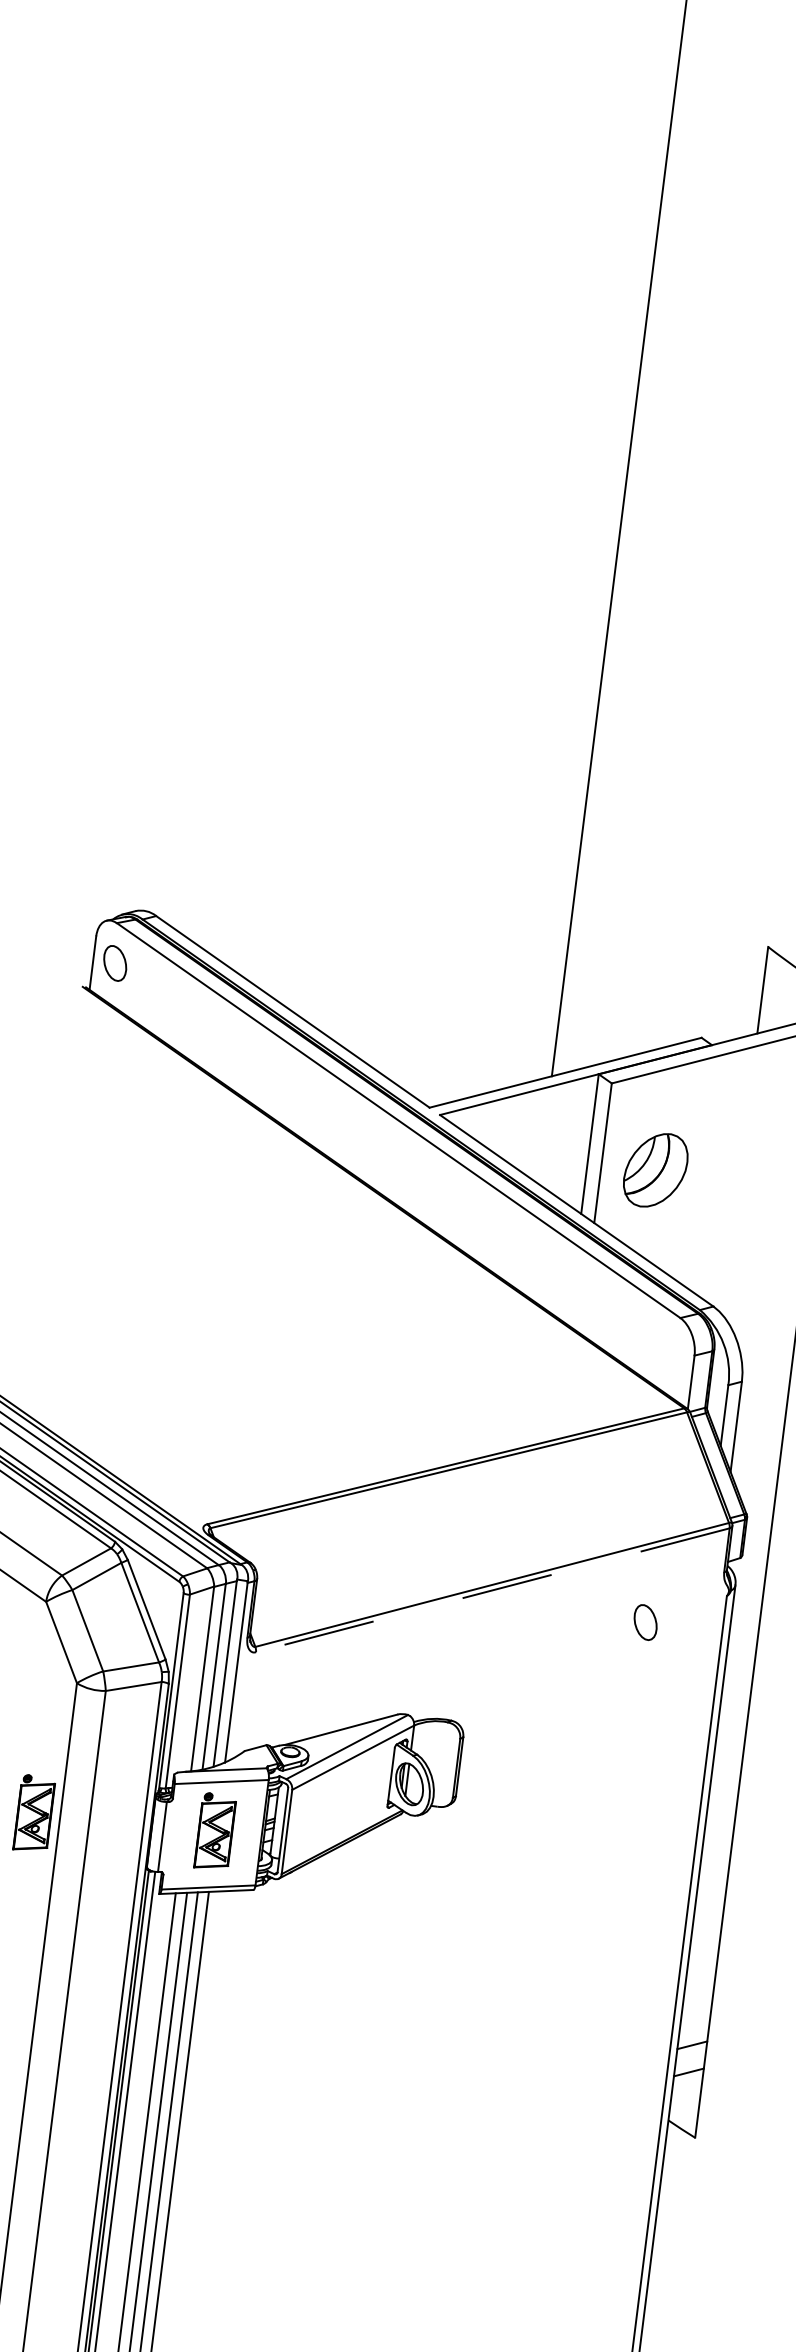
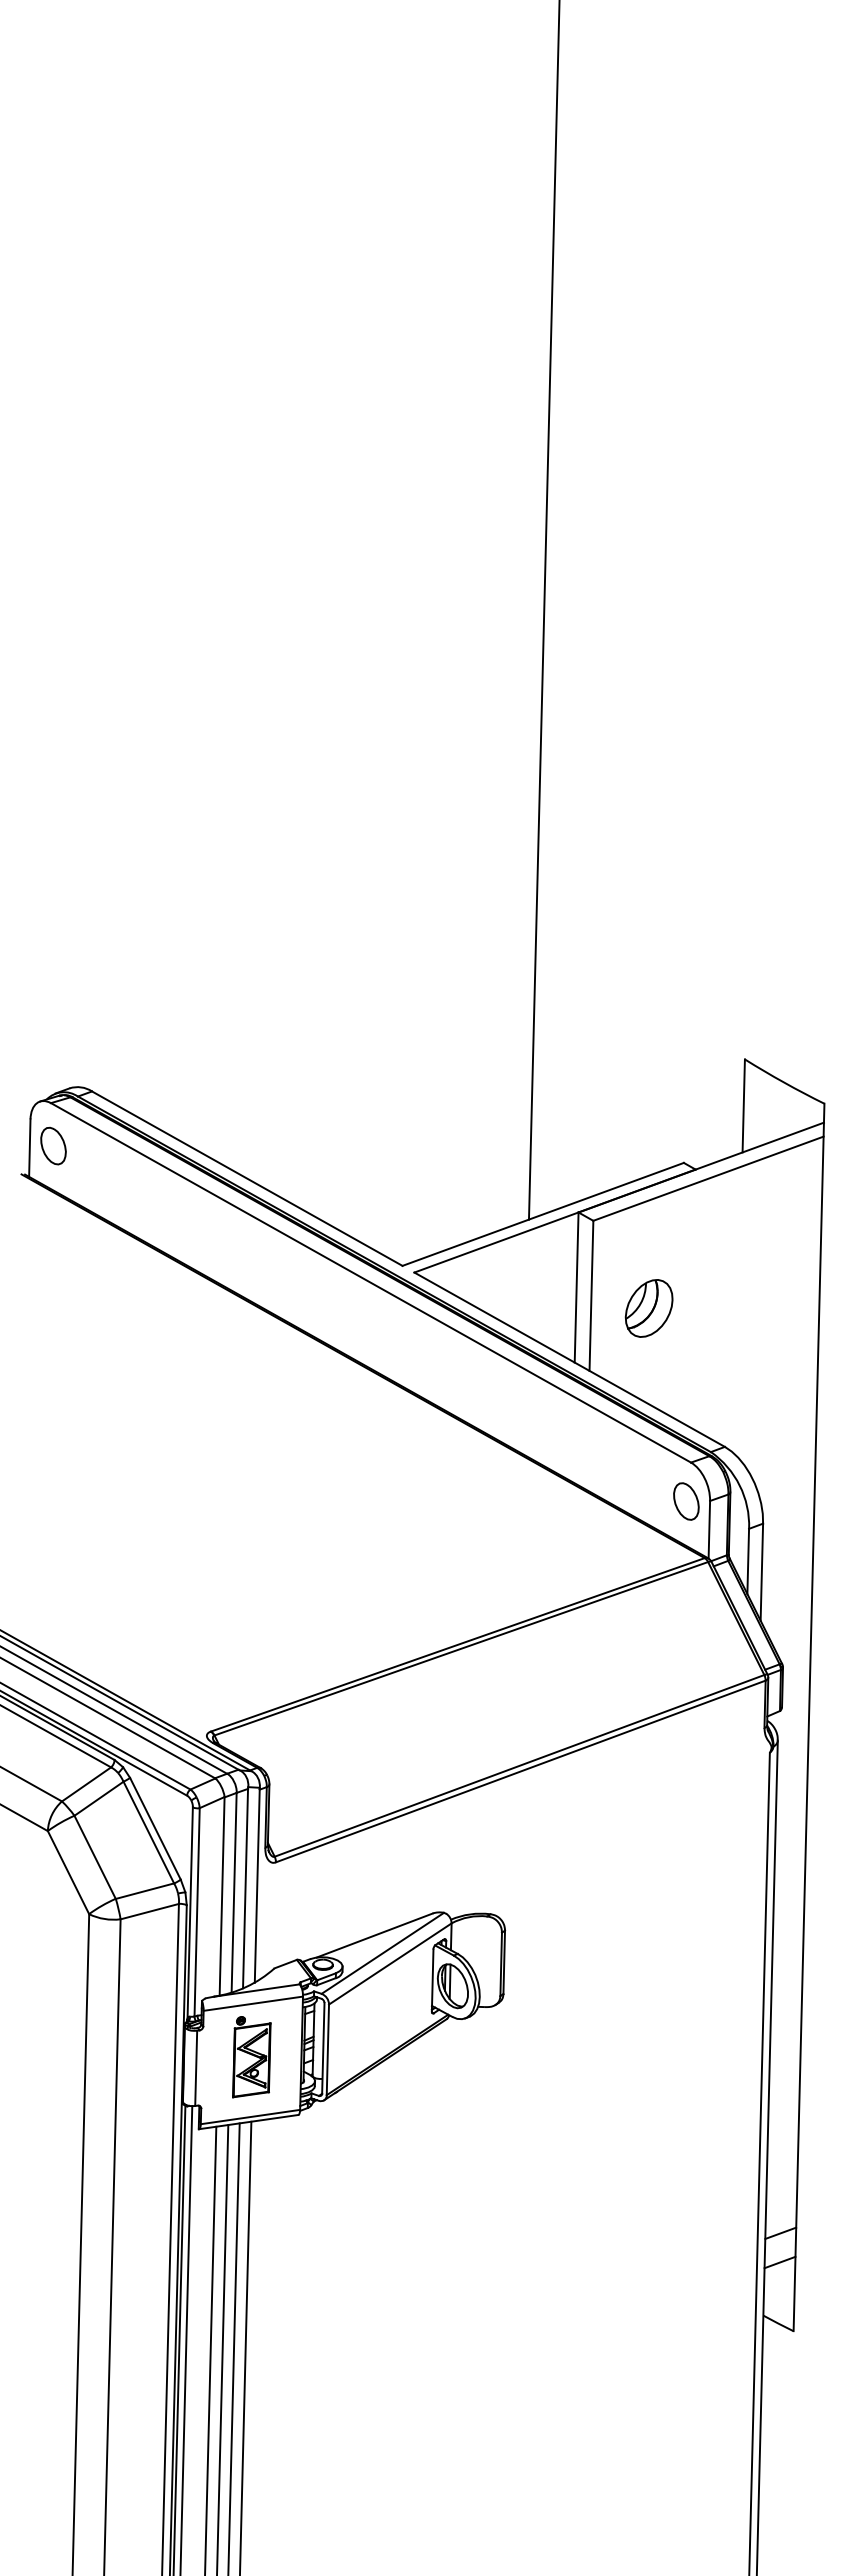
part: (655, 1170) -> (648, 1308), size x0.71
line: (492, 1590) -> (520, 1771), dashed -> solid
part: (645, 1622) -> (686, 1501), moved
part: (34, 1813) -> (57, 2057), removed

